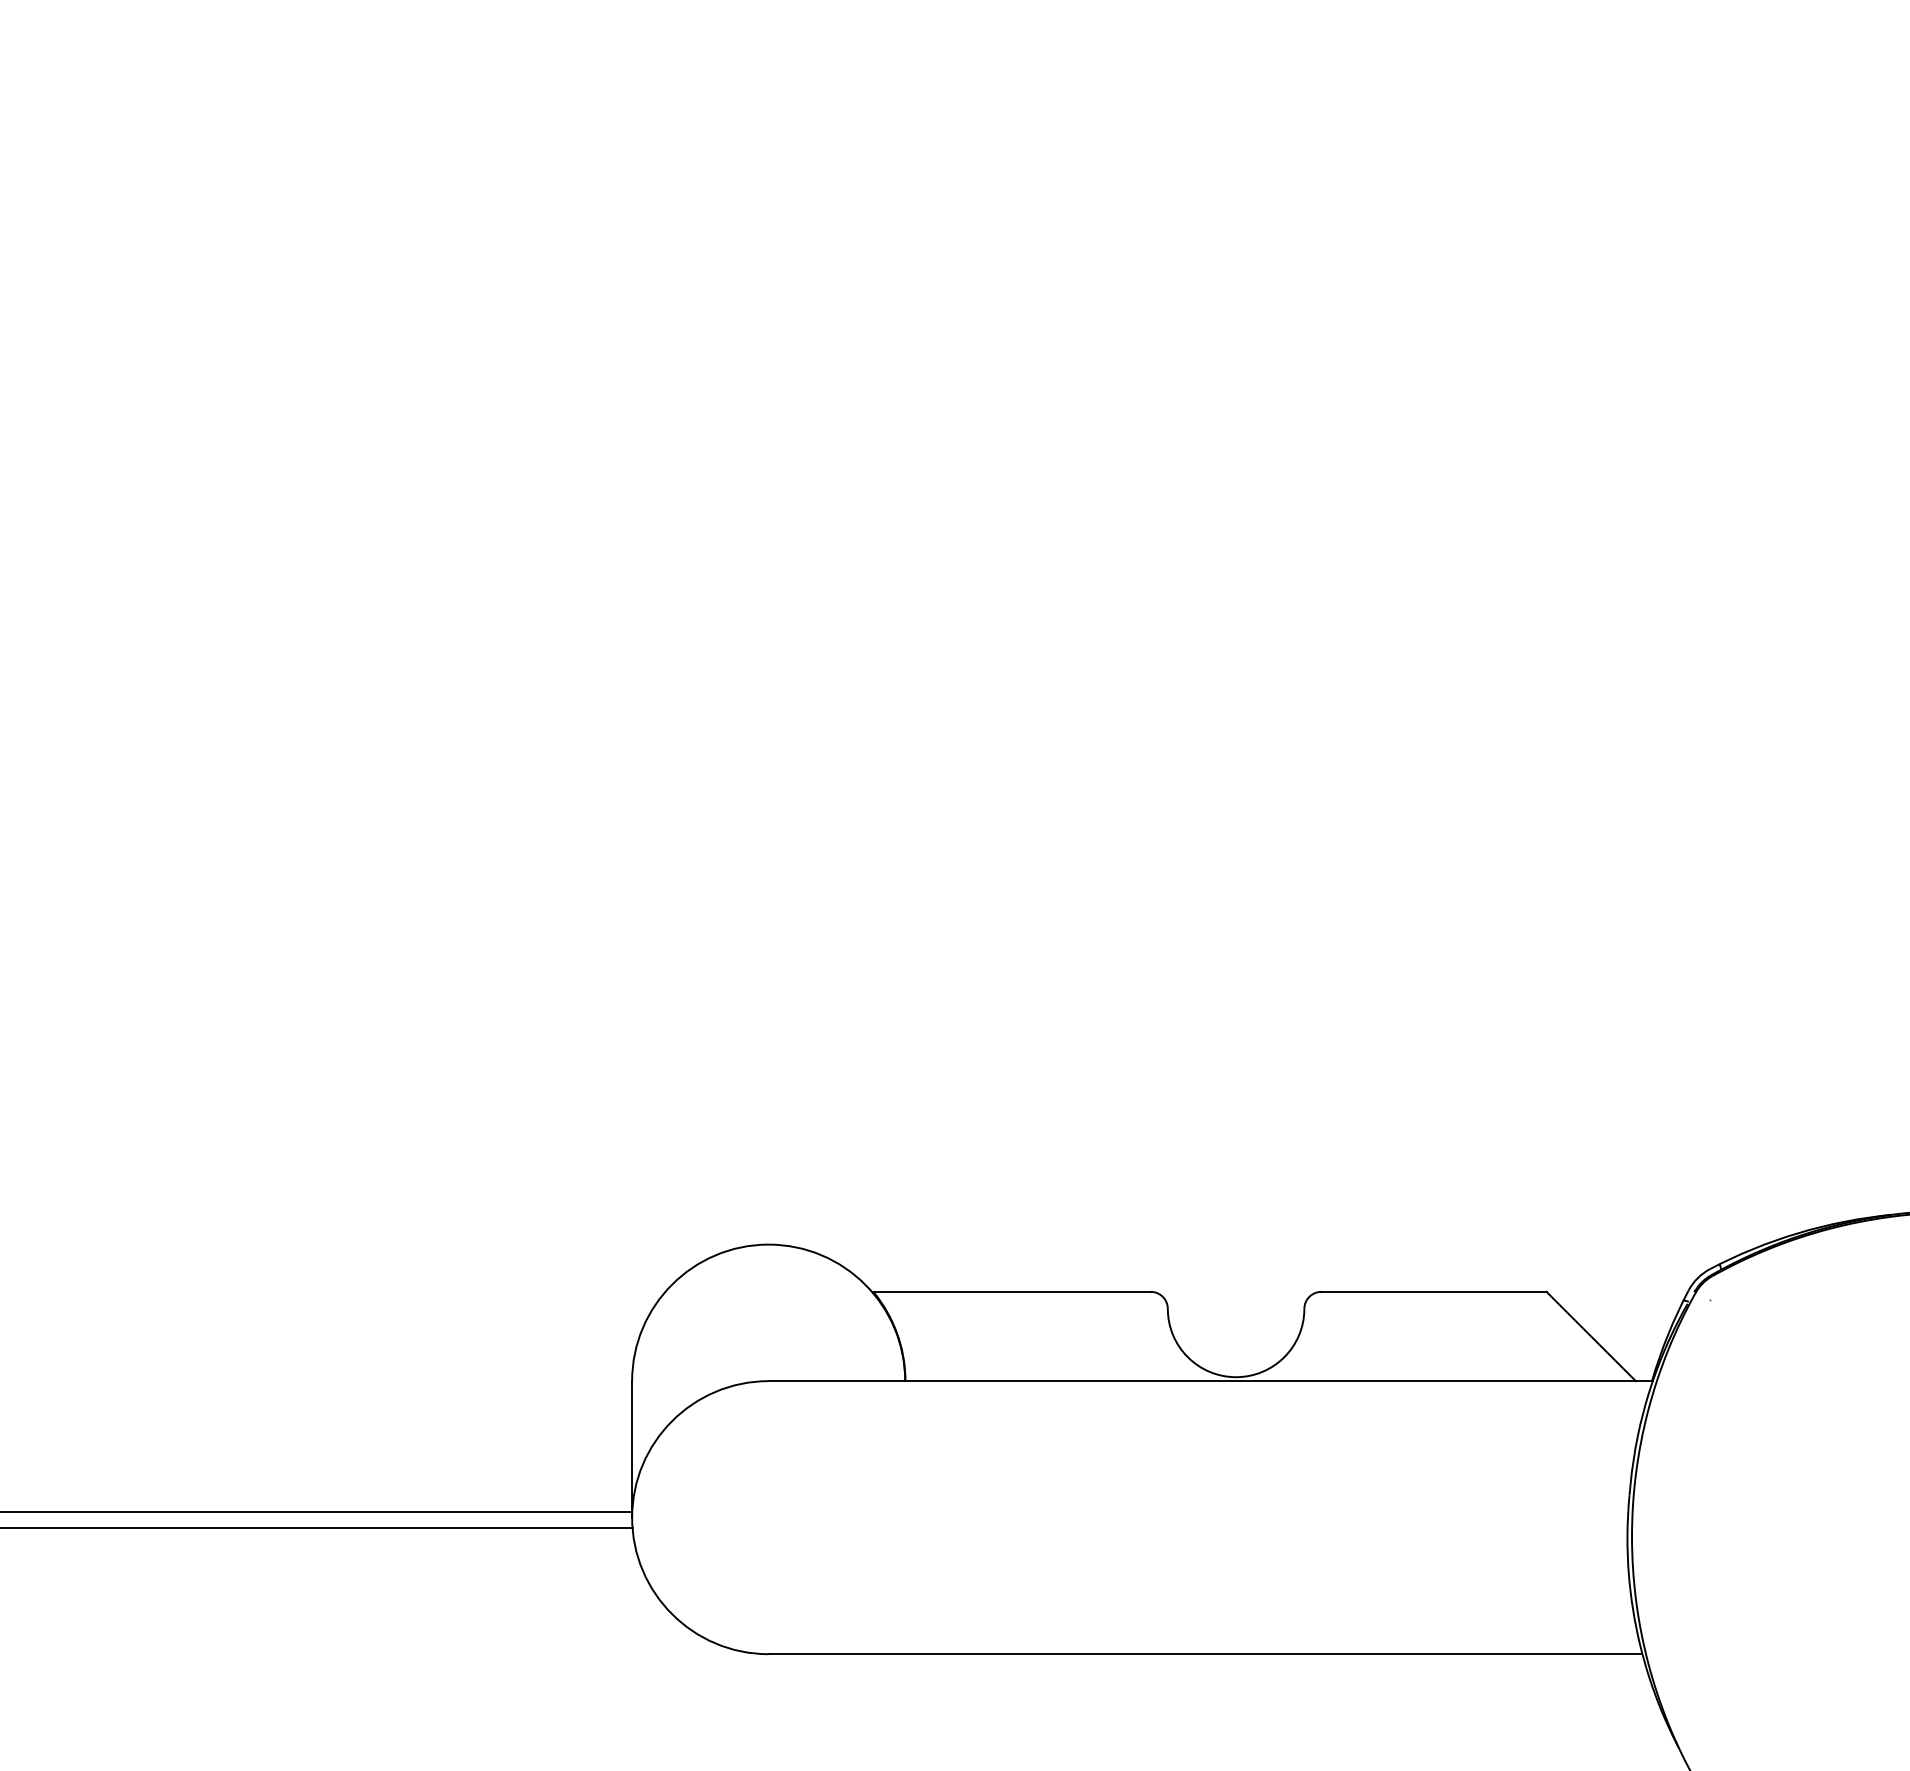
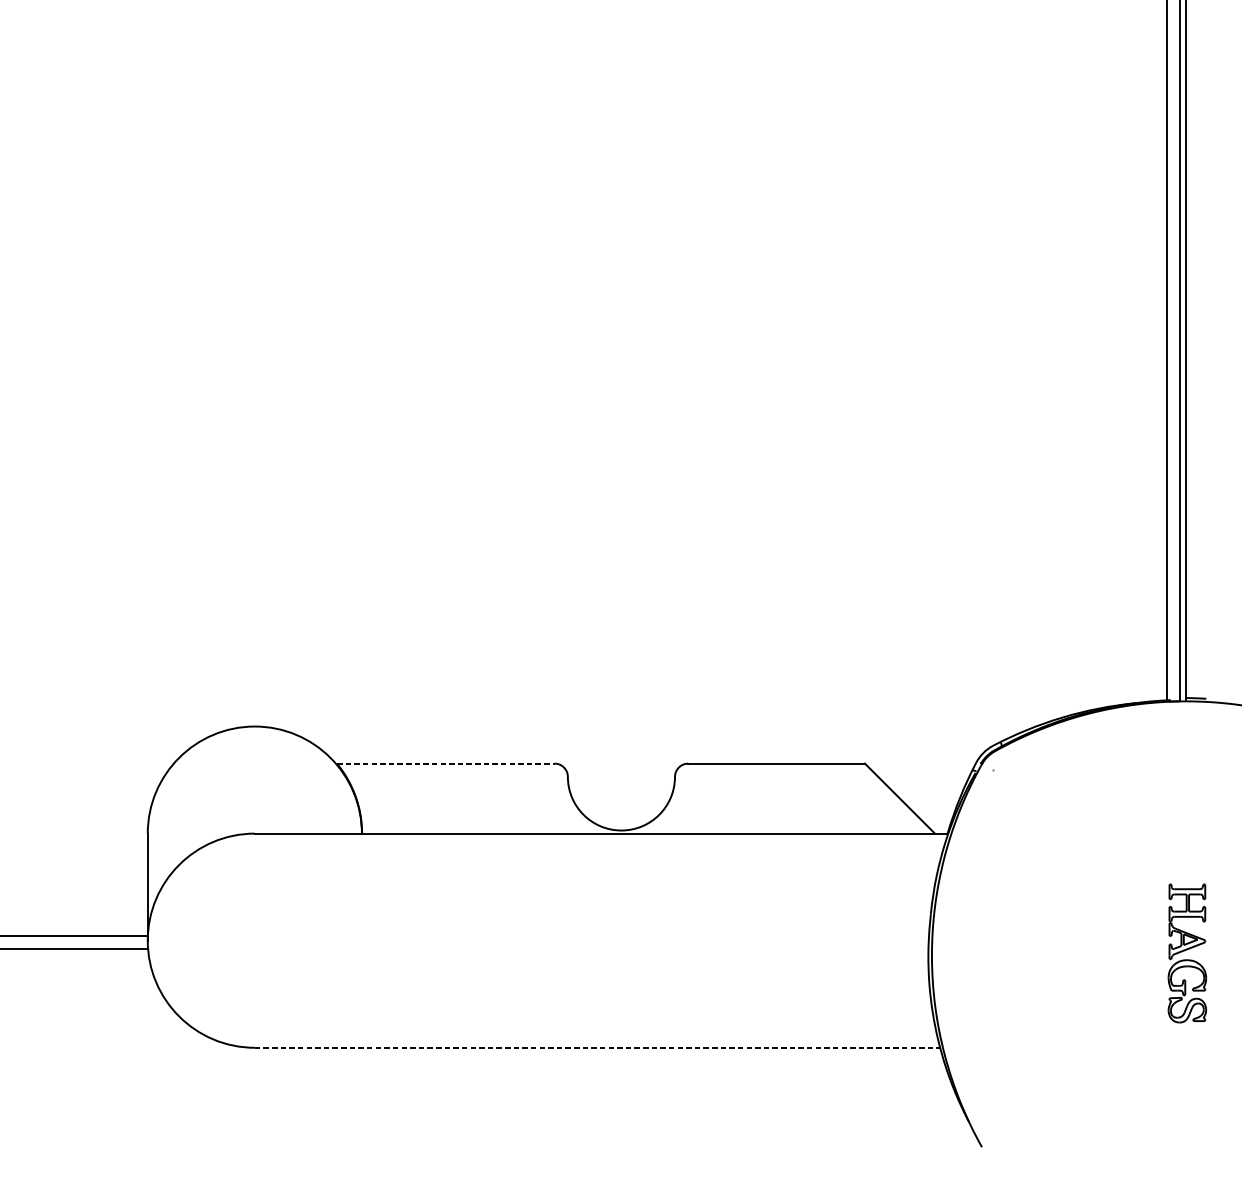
line: (1012, 1291) -> (446, 763), solid -> dashed
line: (1205, 1654) -> (597, 1048), solid -> dashed

